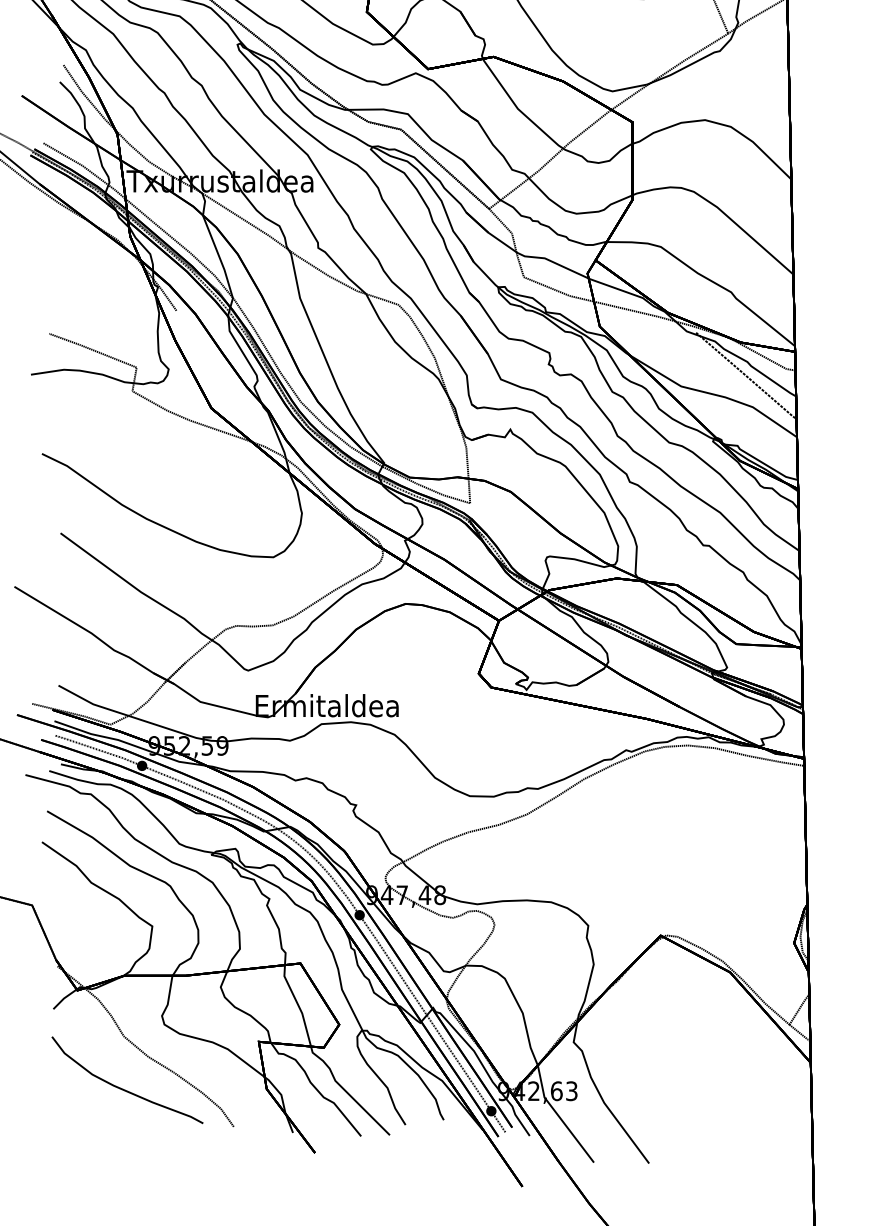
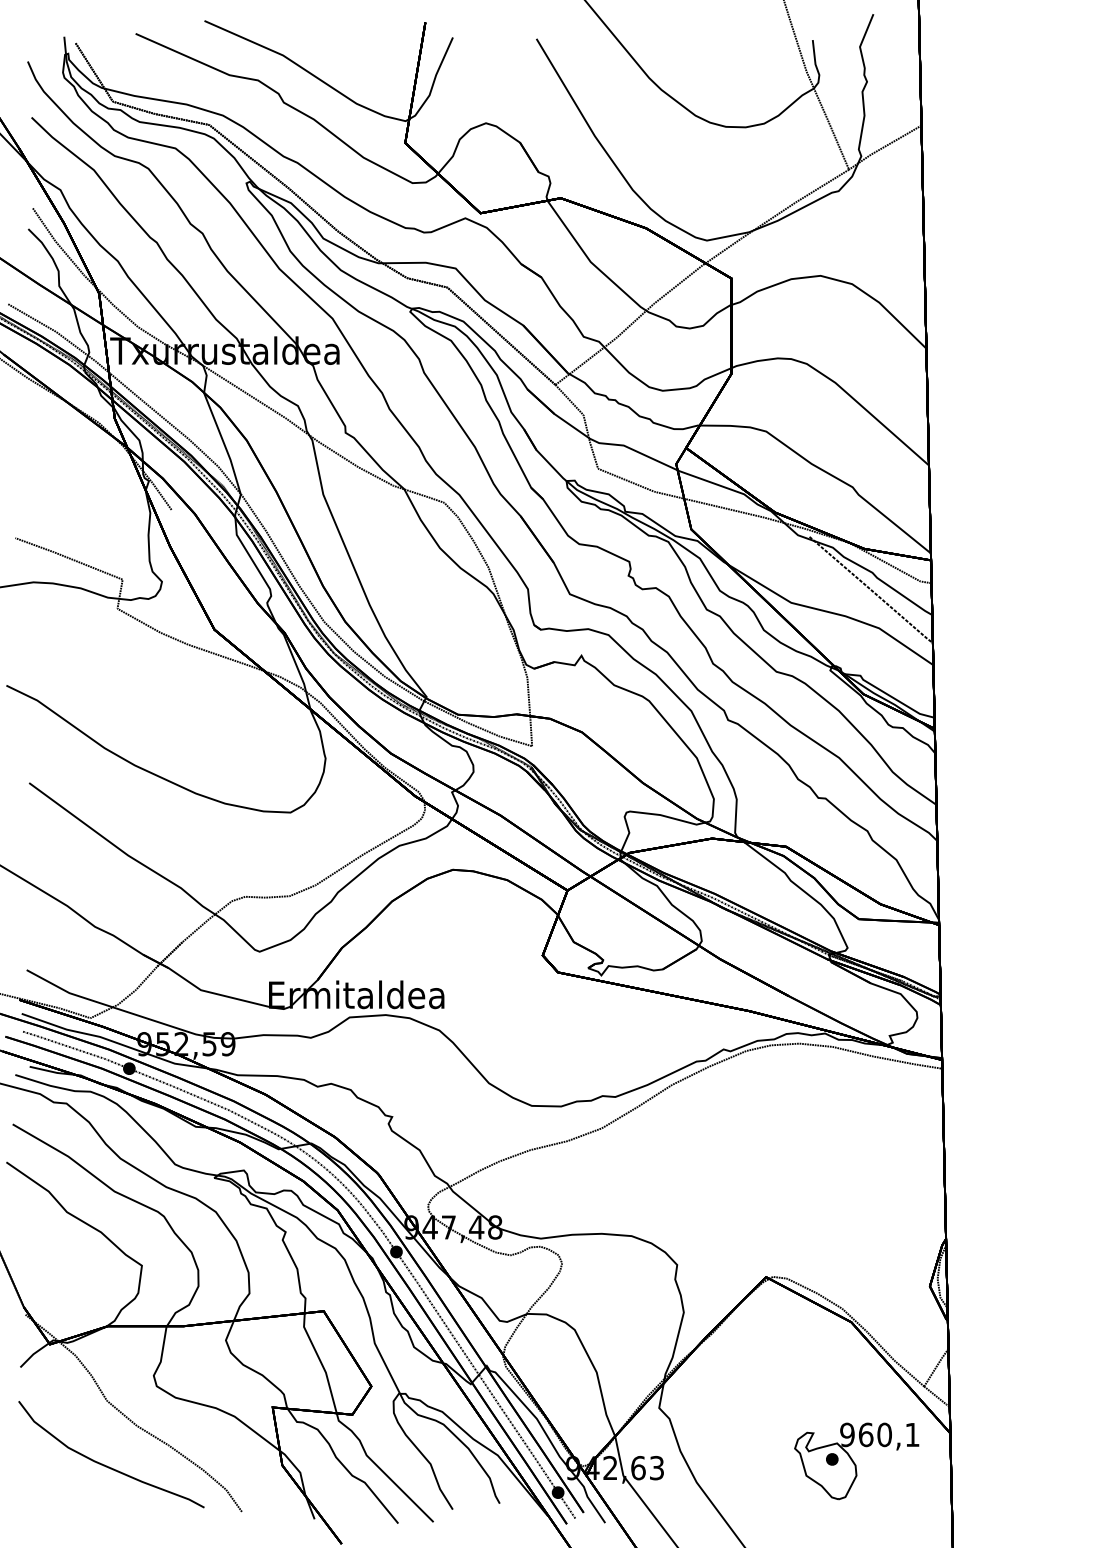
part: (734, 1085) -> (856, 1461), added

